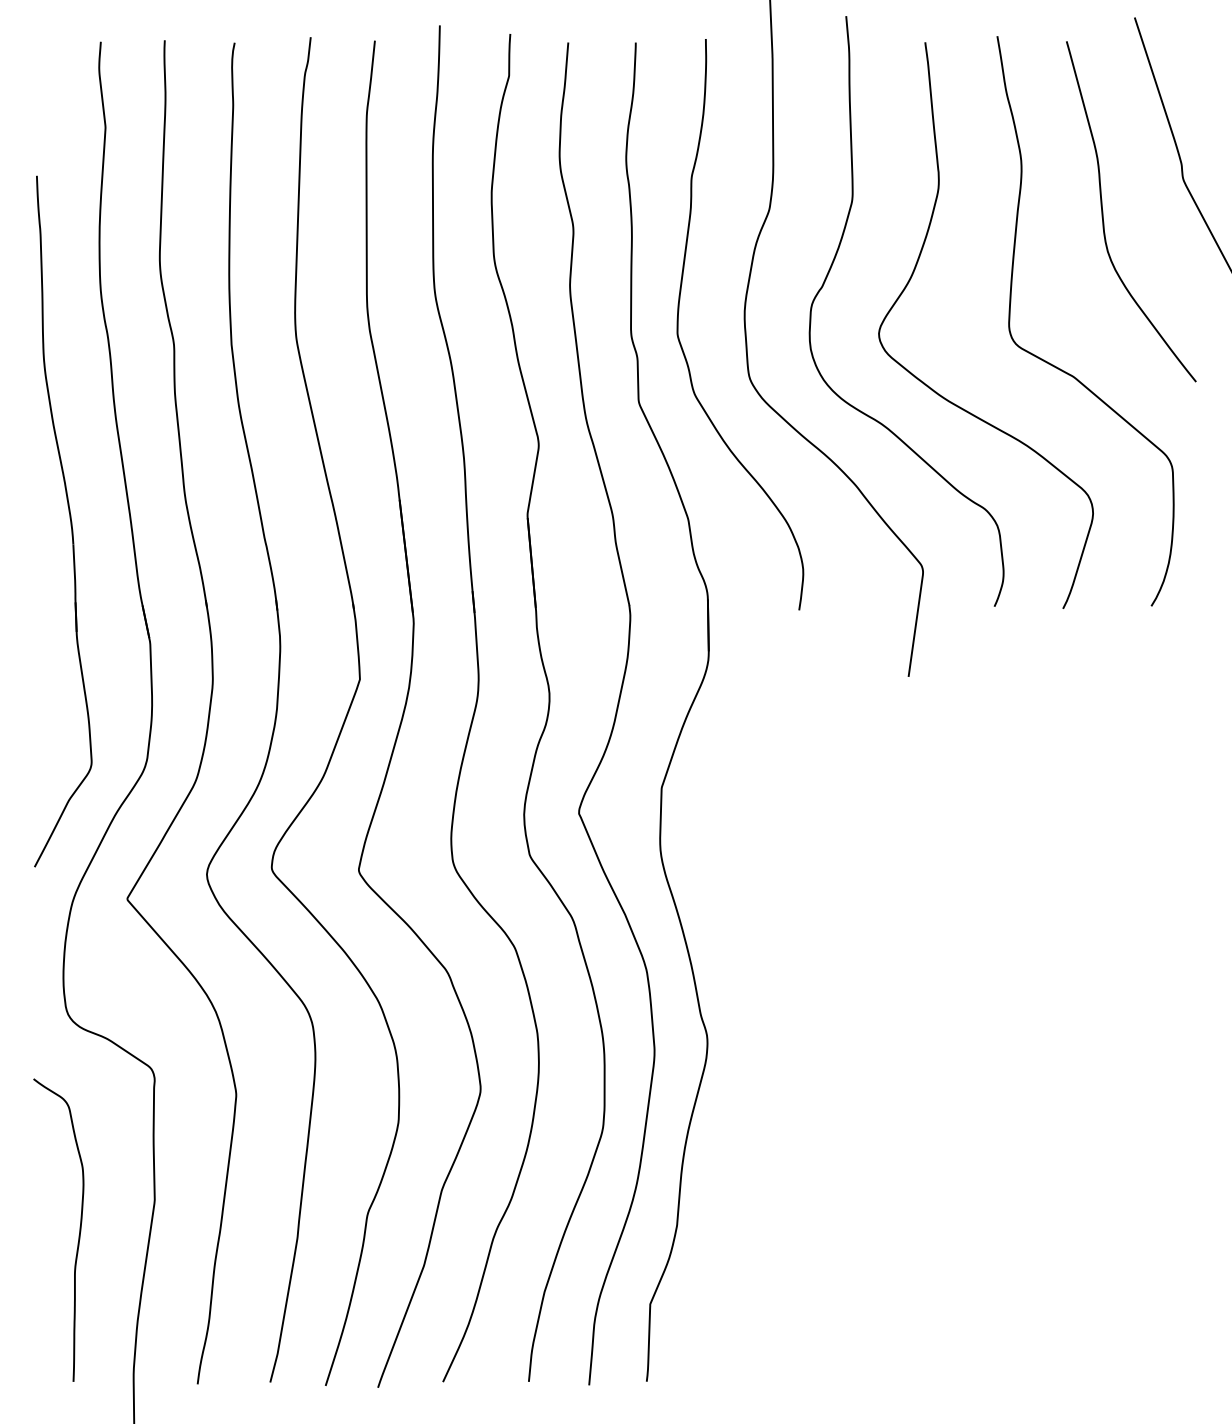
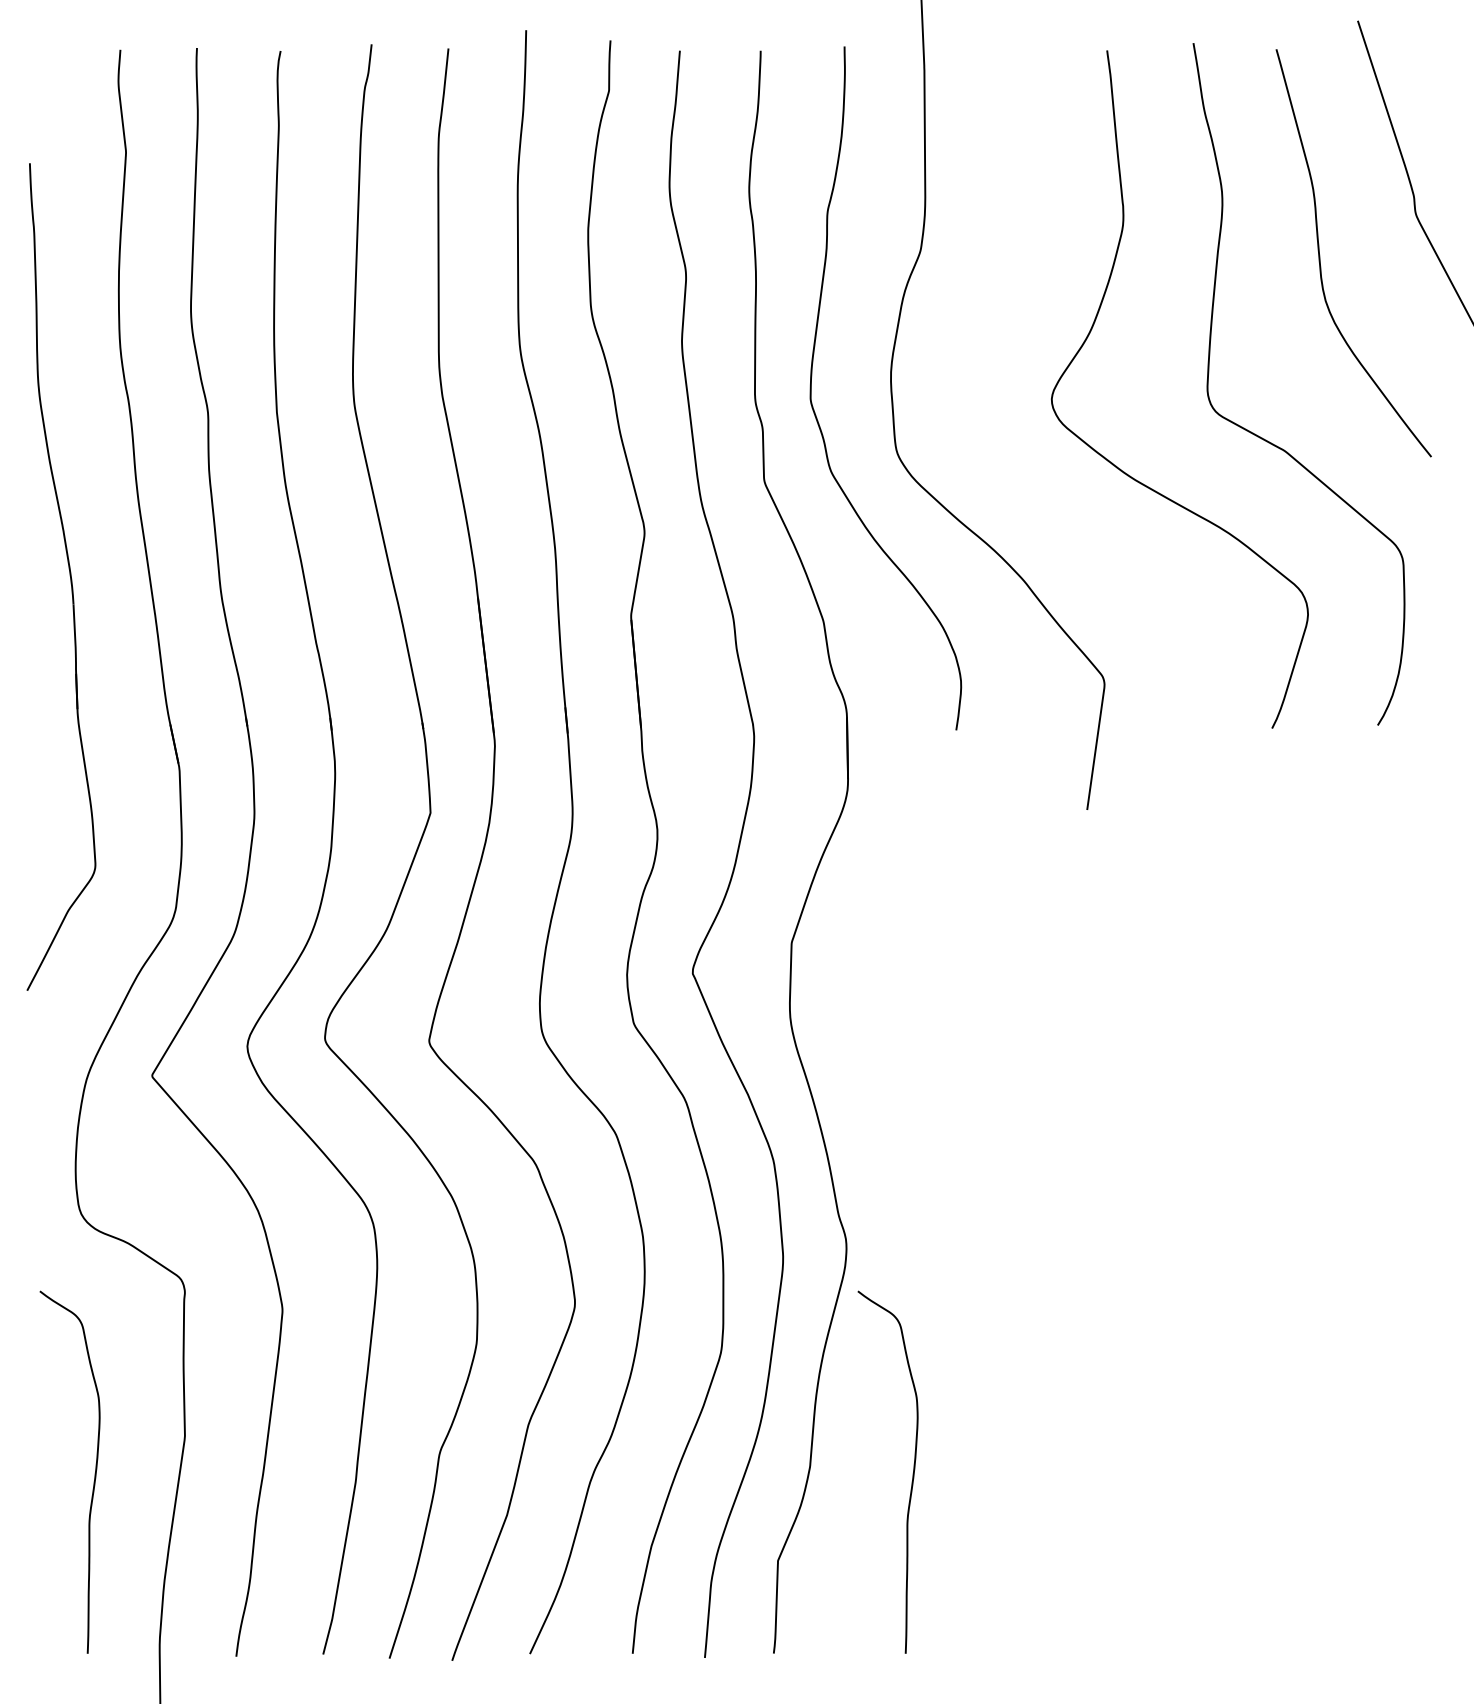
curve: (826, 278) -> (989, 333), removed
part: (70, 520) -> (69, 575), moved
curve: (762, 1231) -> (912, 1473), added

